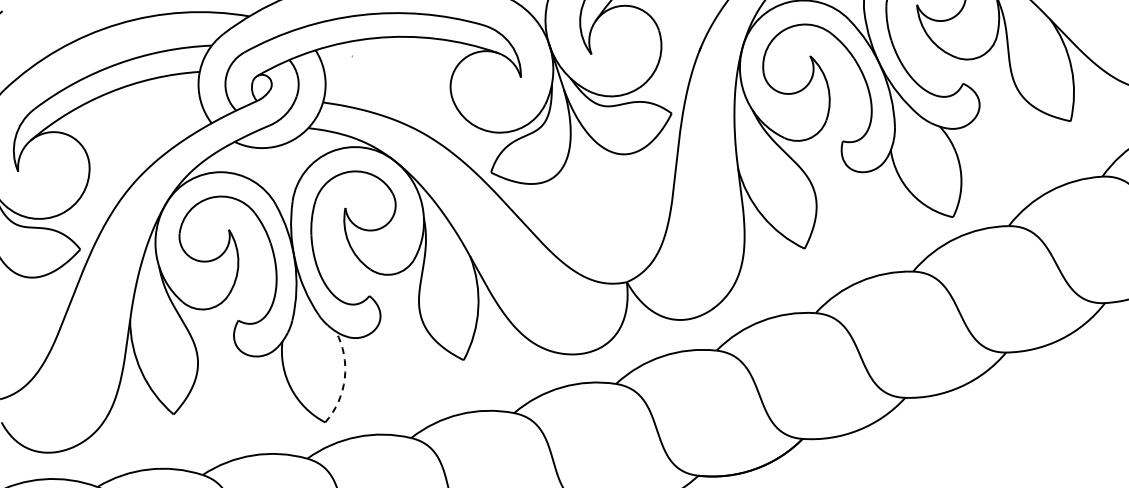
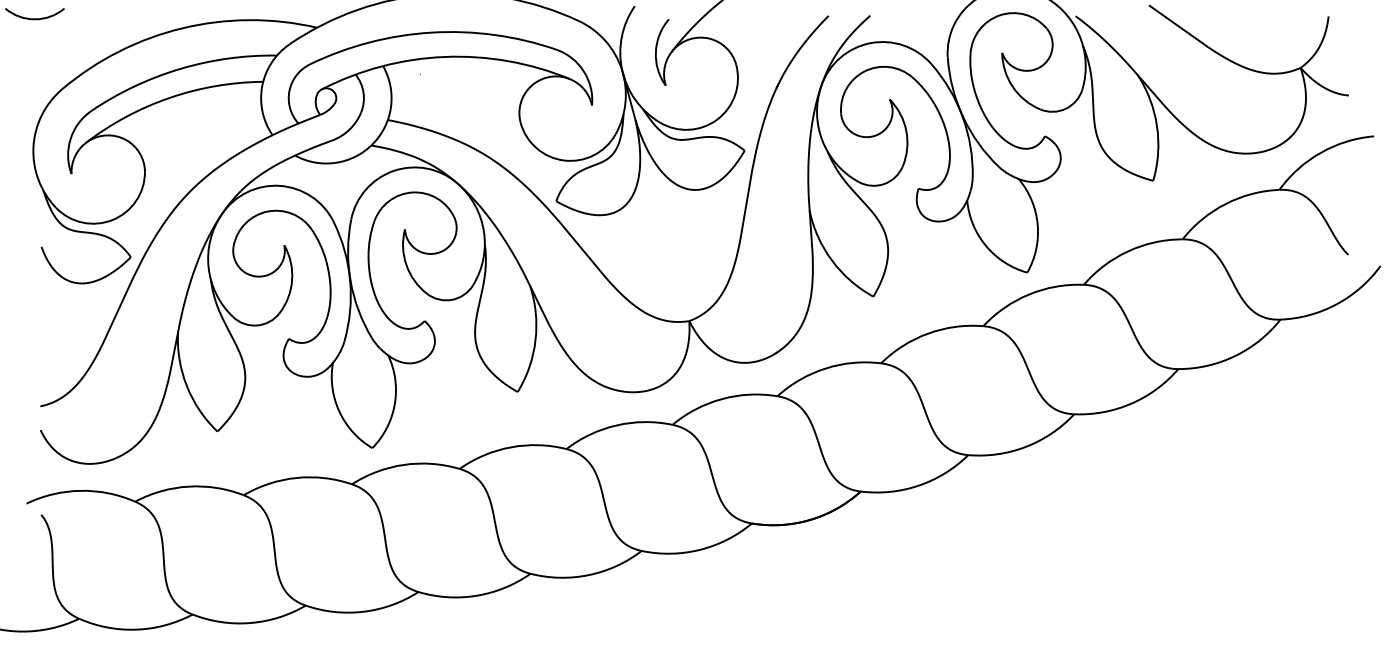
arc: (344, 378) -> (394, 404), dashed -> solid

